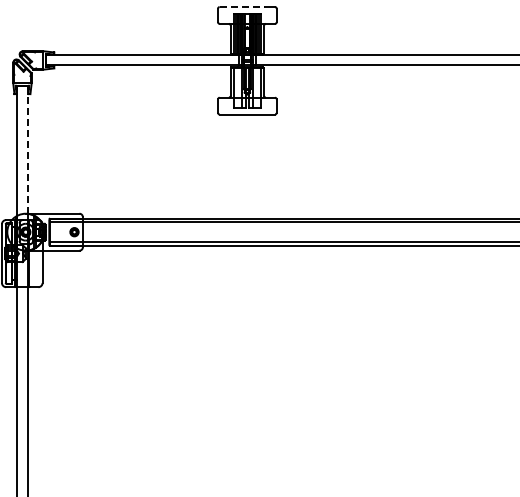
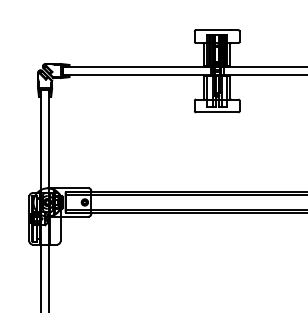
line: (242, 7) -> (213, 30), dashed -> solid
line: (27, 149) -> (48, 139), dashed -> solid

